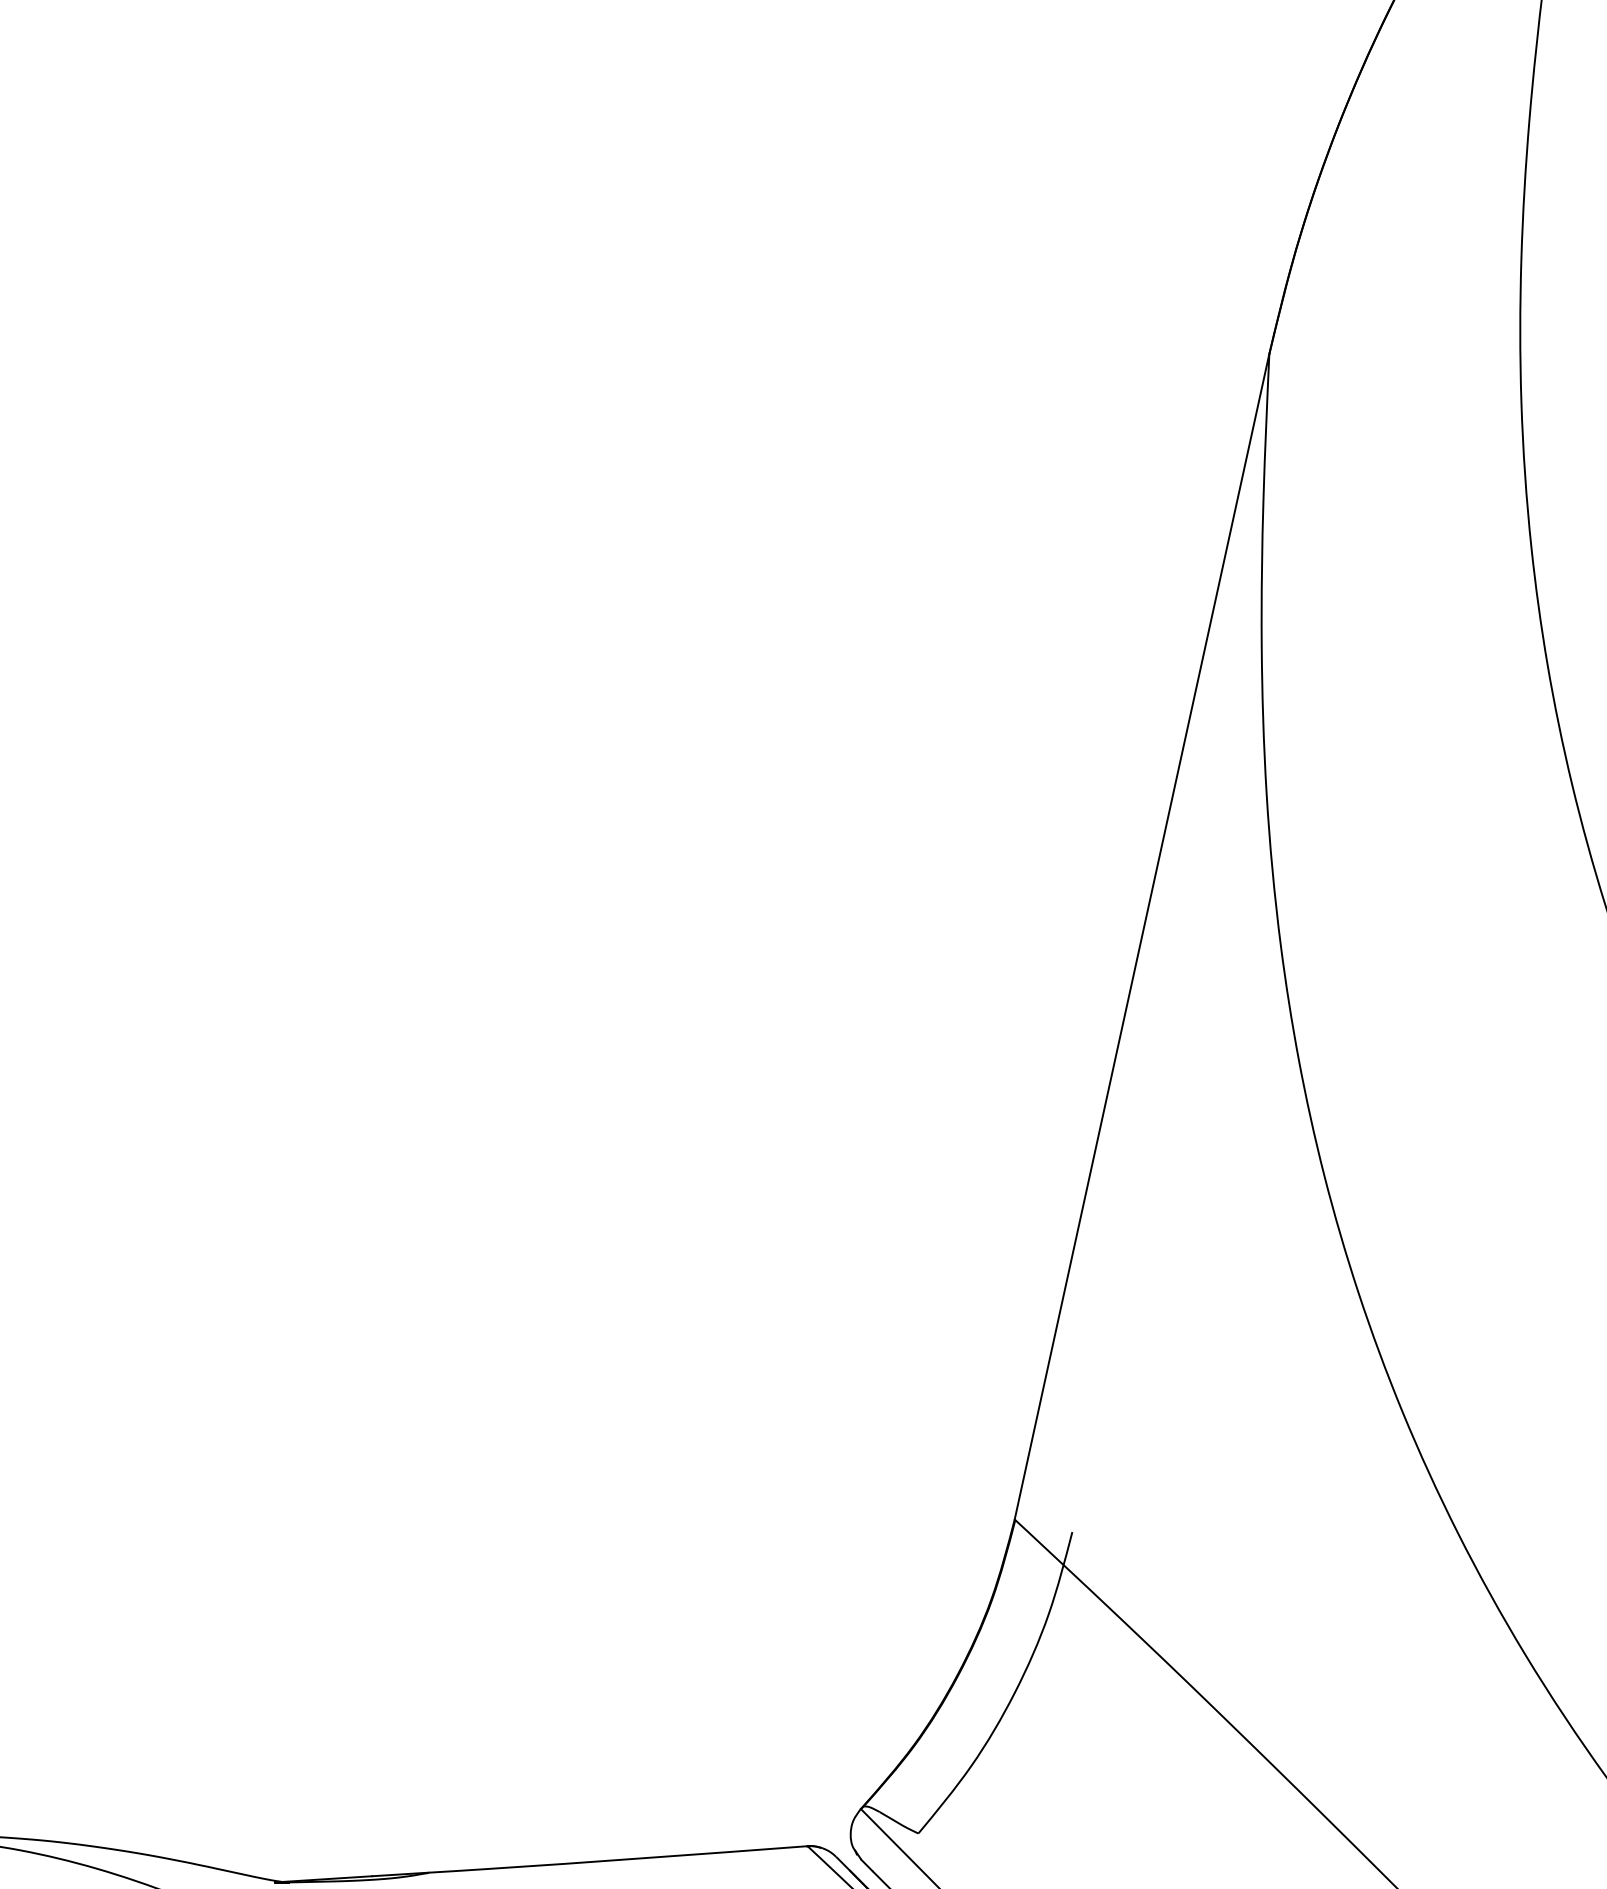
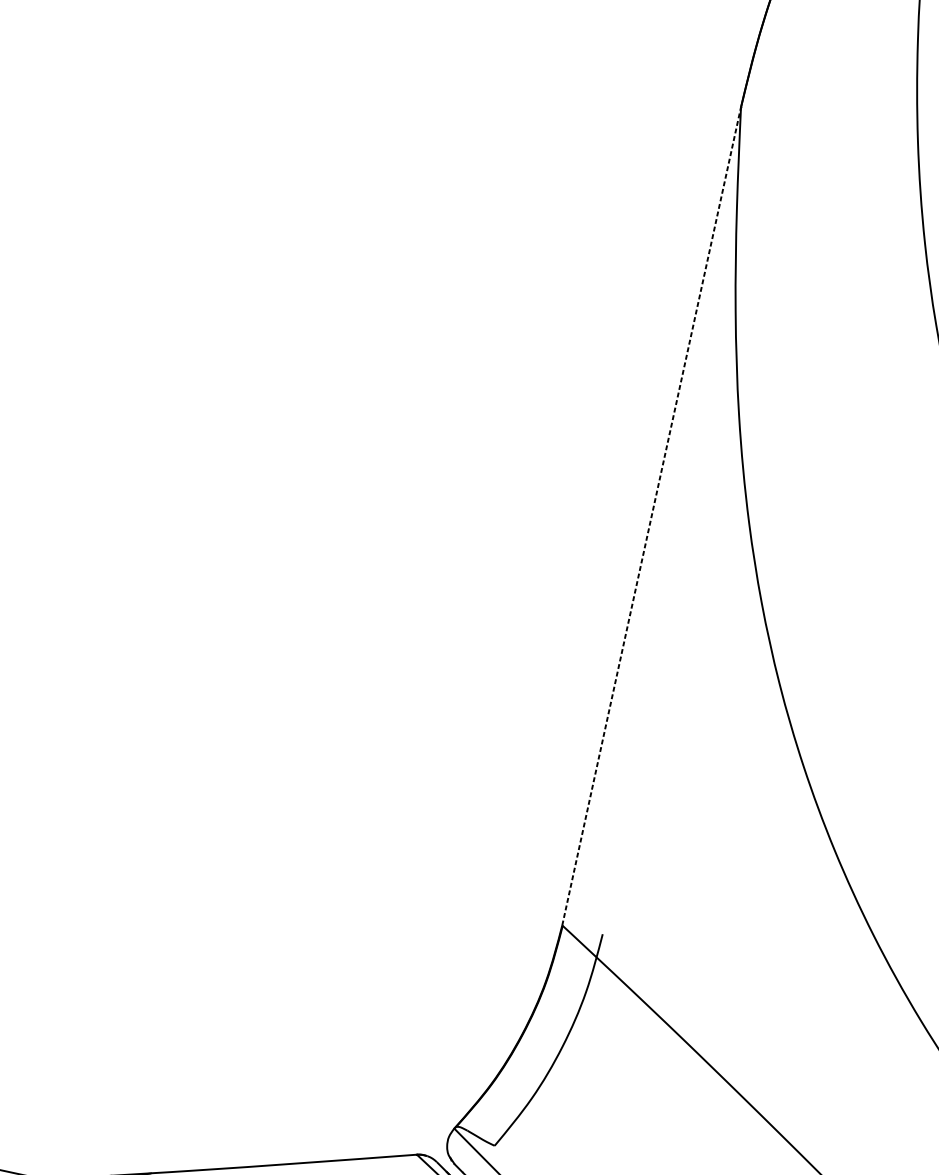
line: (1142, 936) -> (651, 516), solid -> dashed

